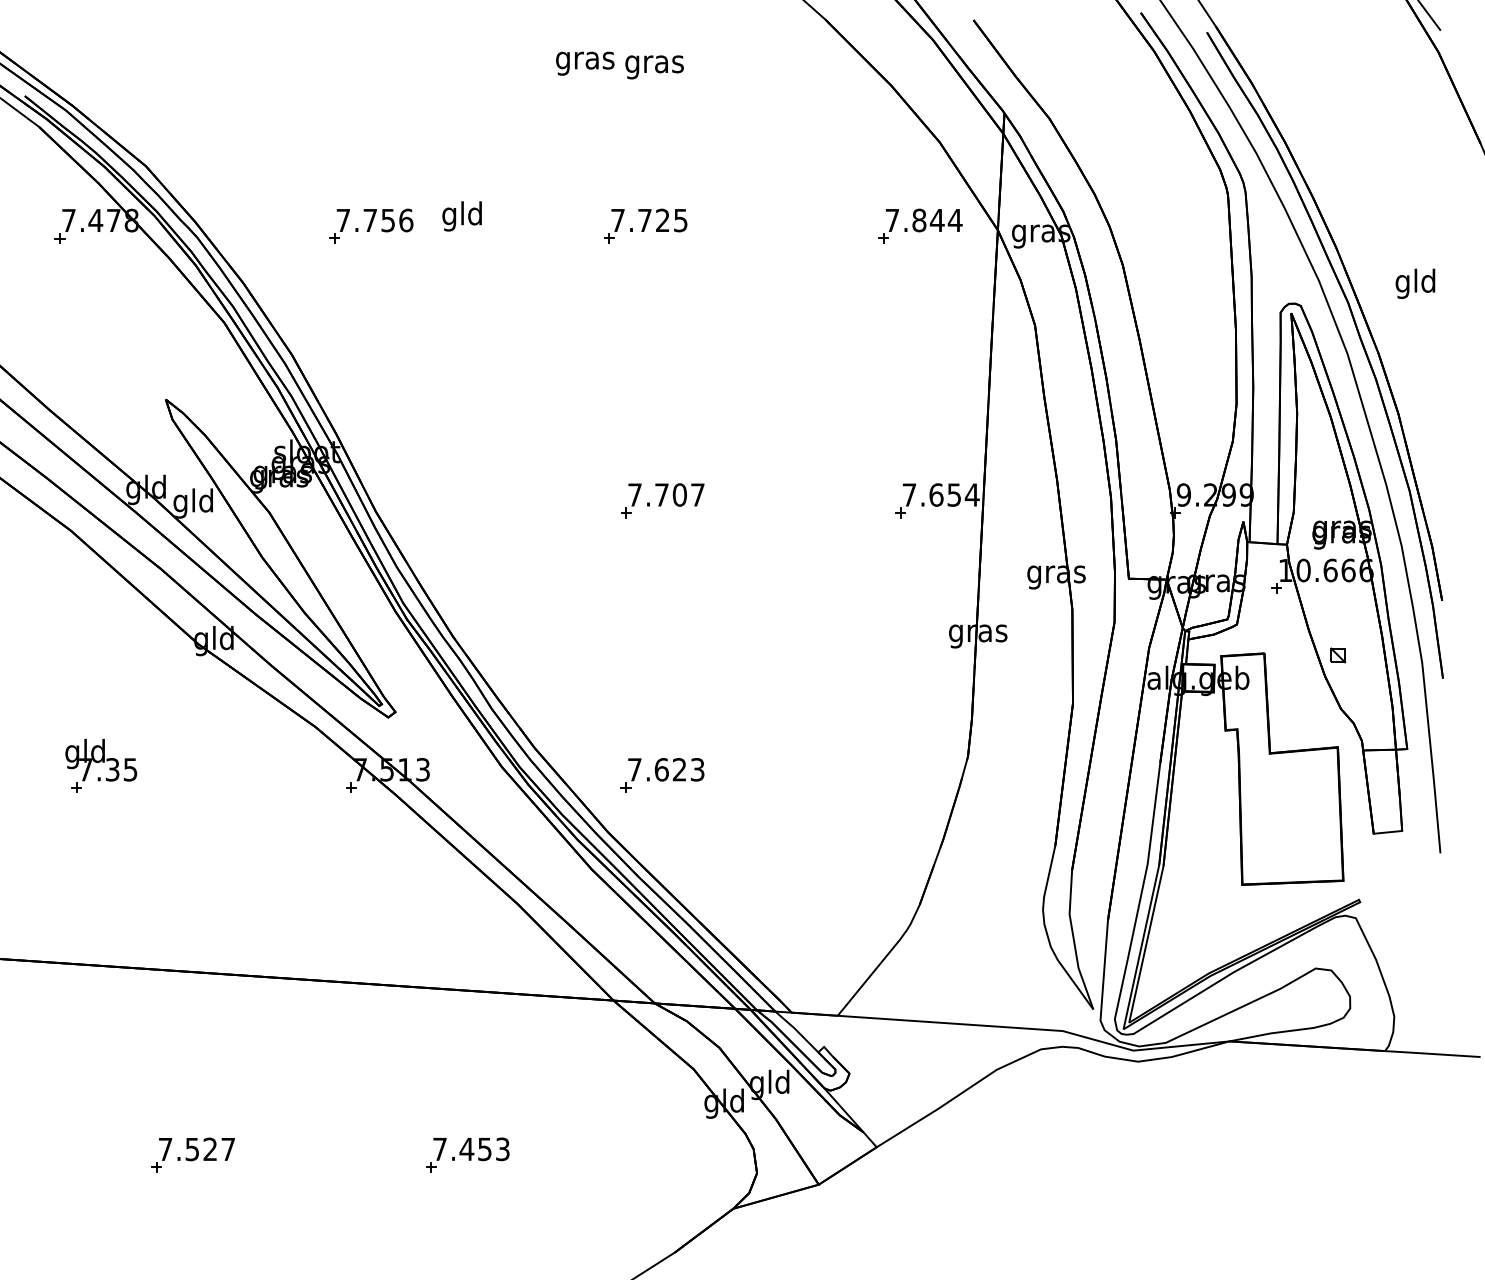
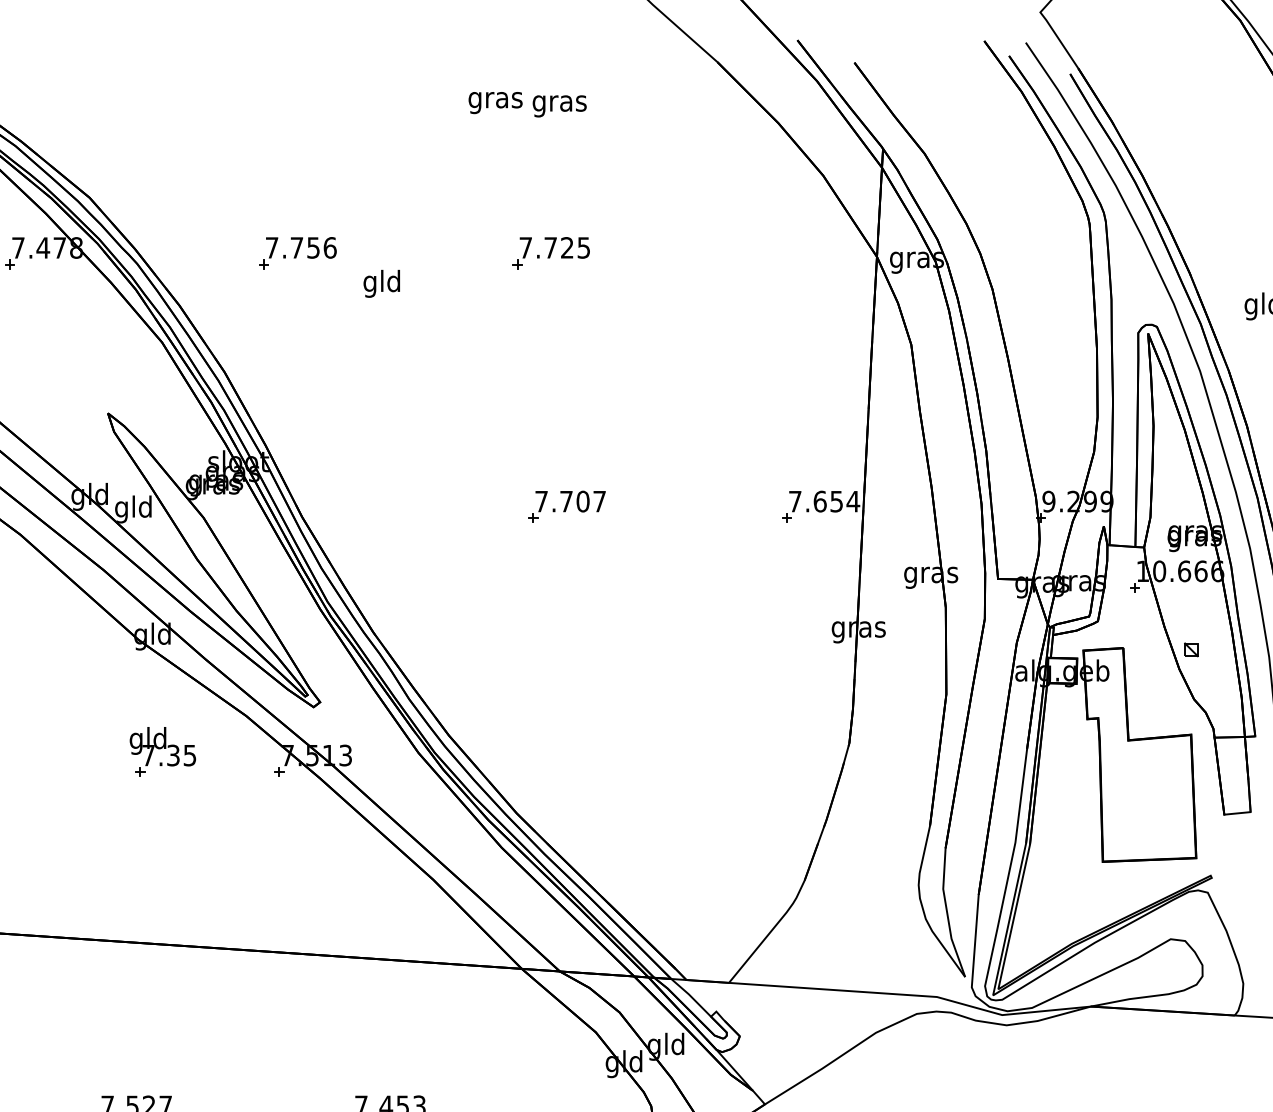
text: (461, 216) -> (381, 283), moved
part: (920, 225) -> (805, 252), removed
part: (101, 765) -> (163, 751), moved
part: (662, 775) -> (567, 760), removed

